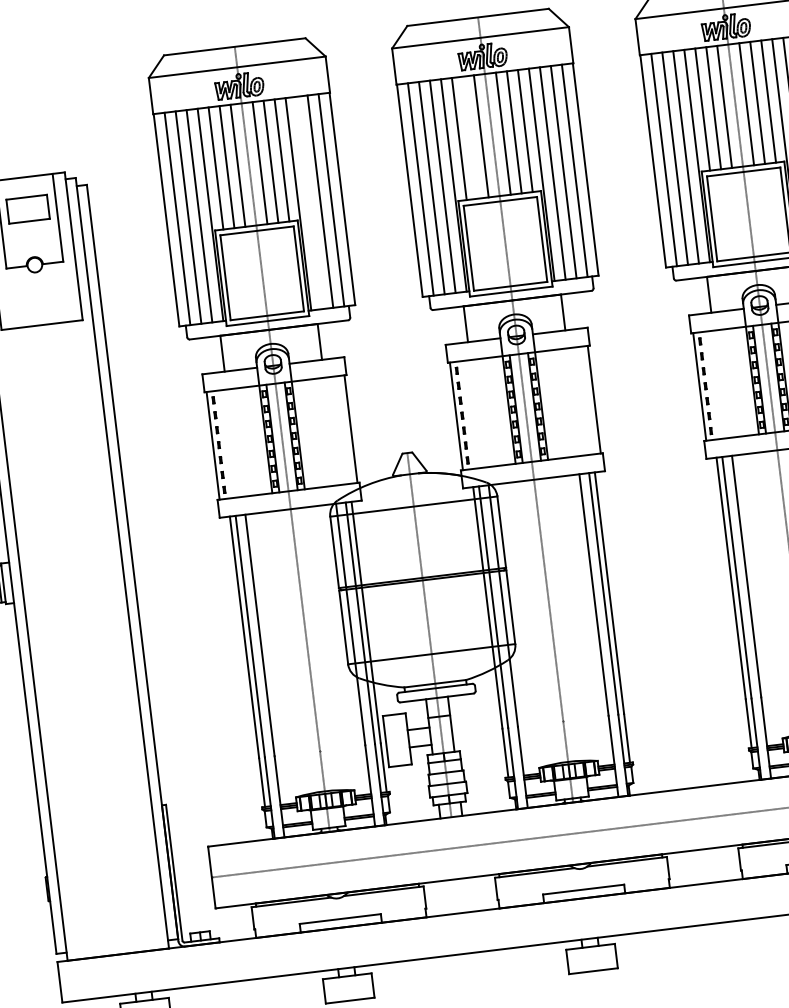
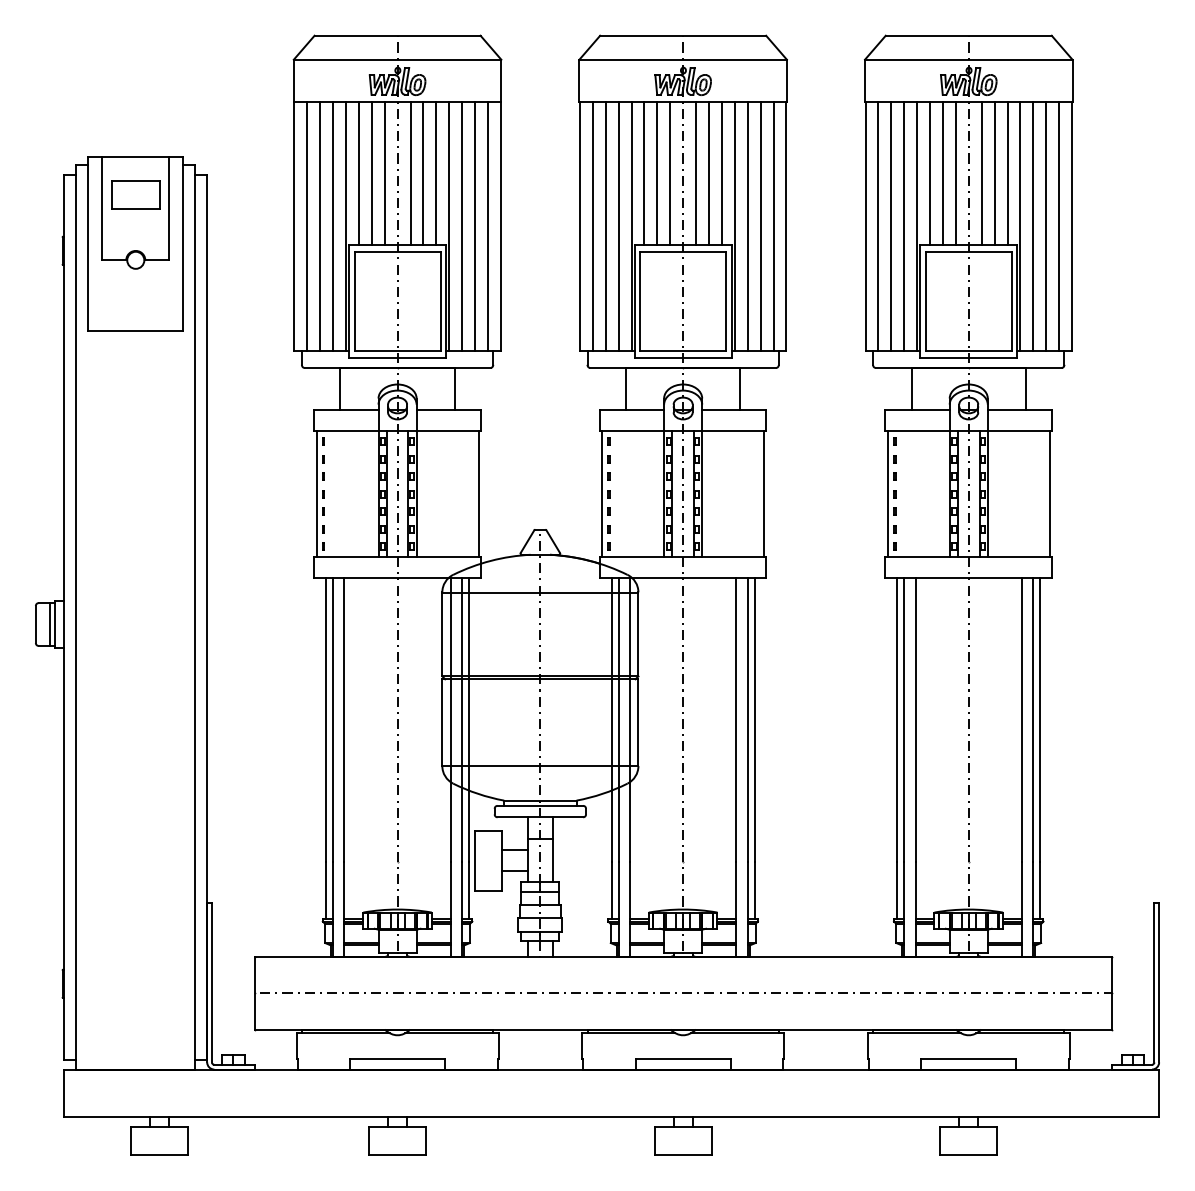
line: (470, 137) -> (657, 173), added
line: (309, 202) -> (462, 226), added

